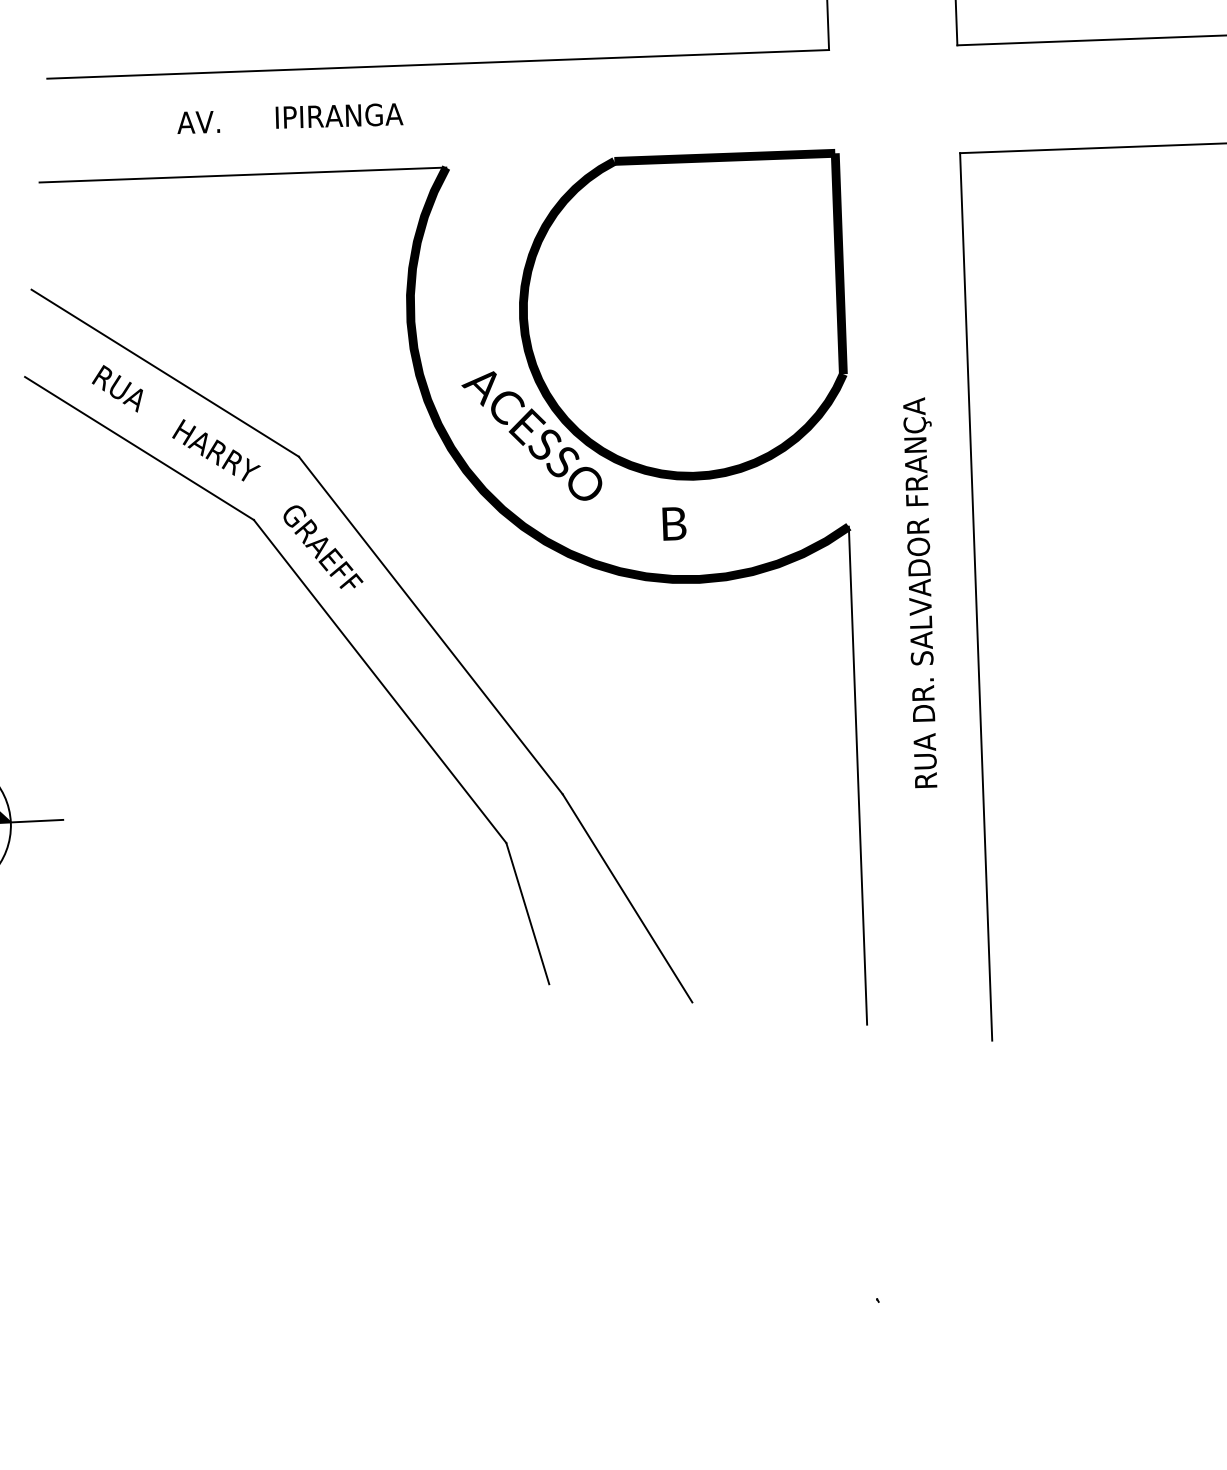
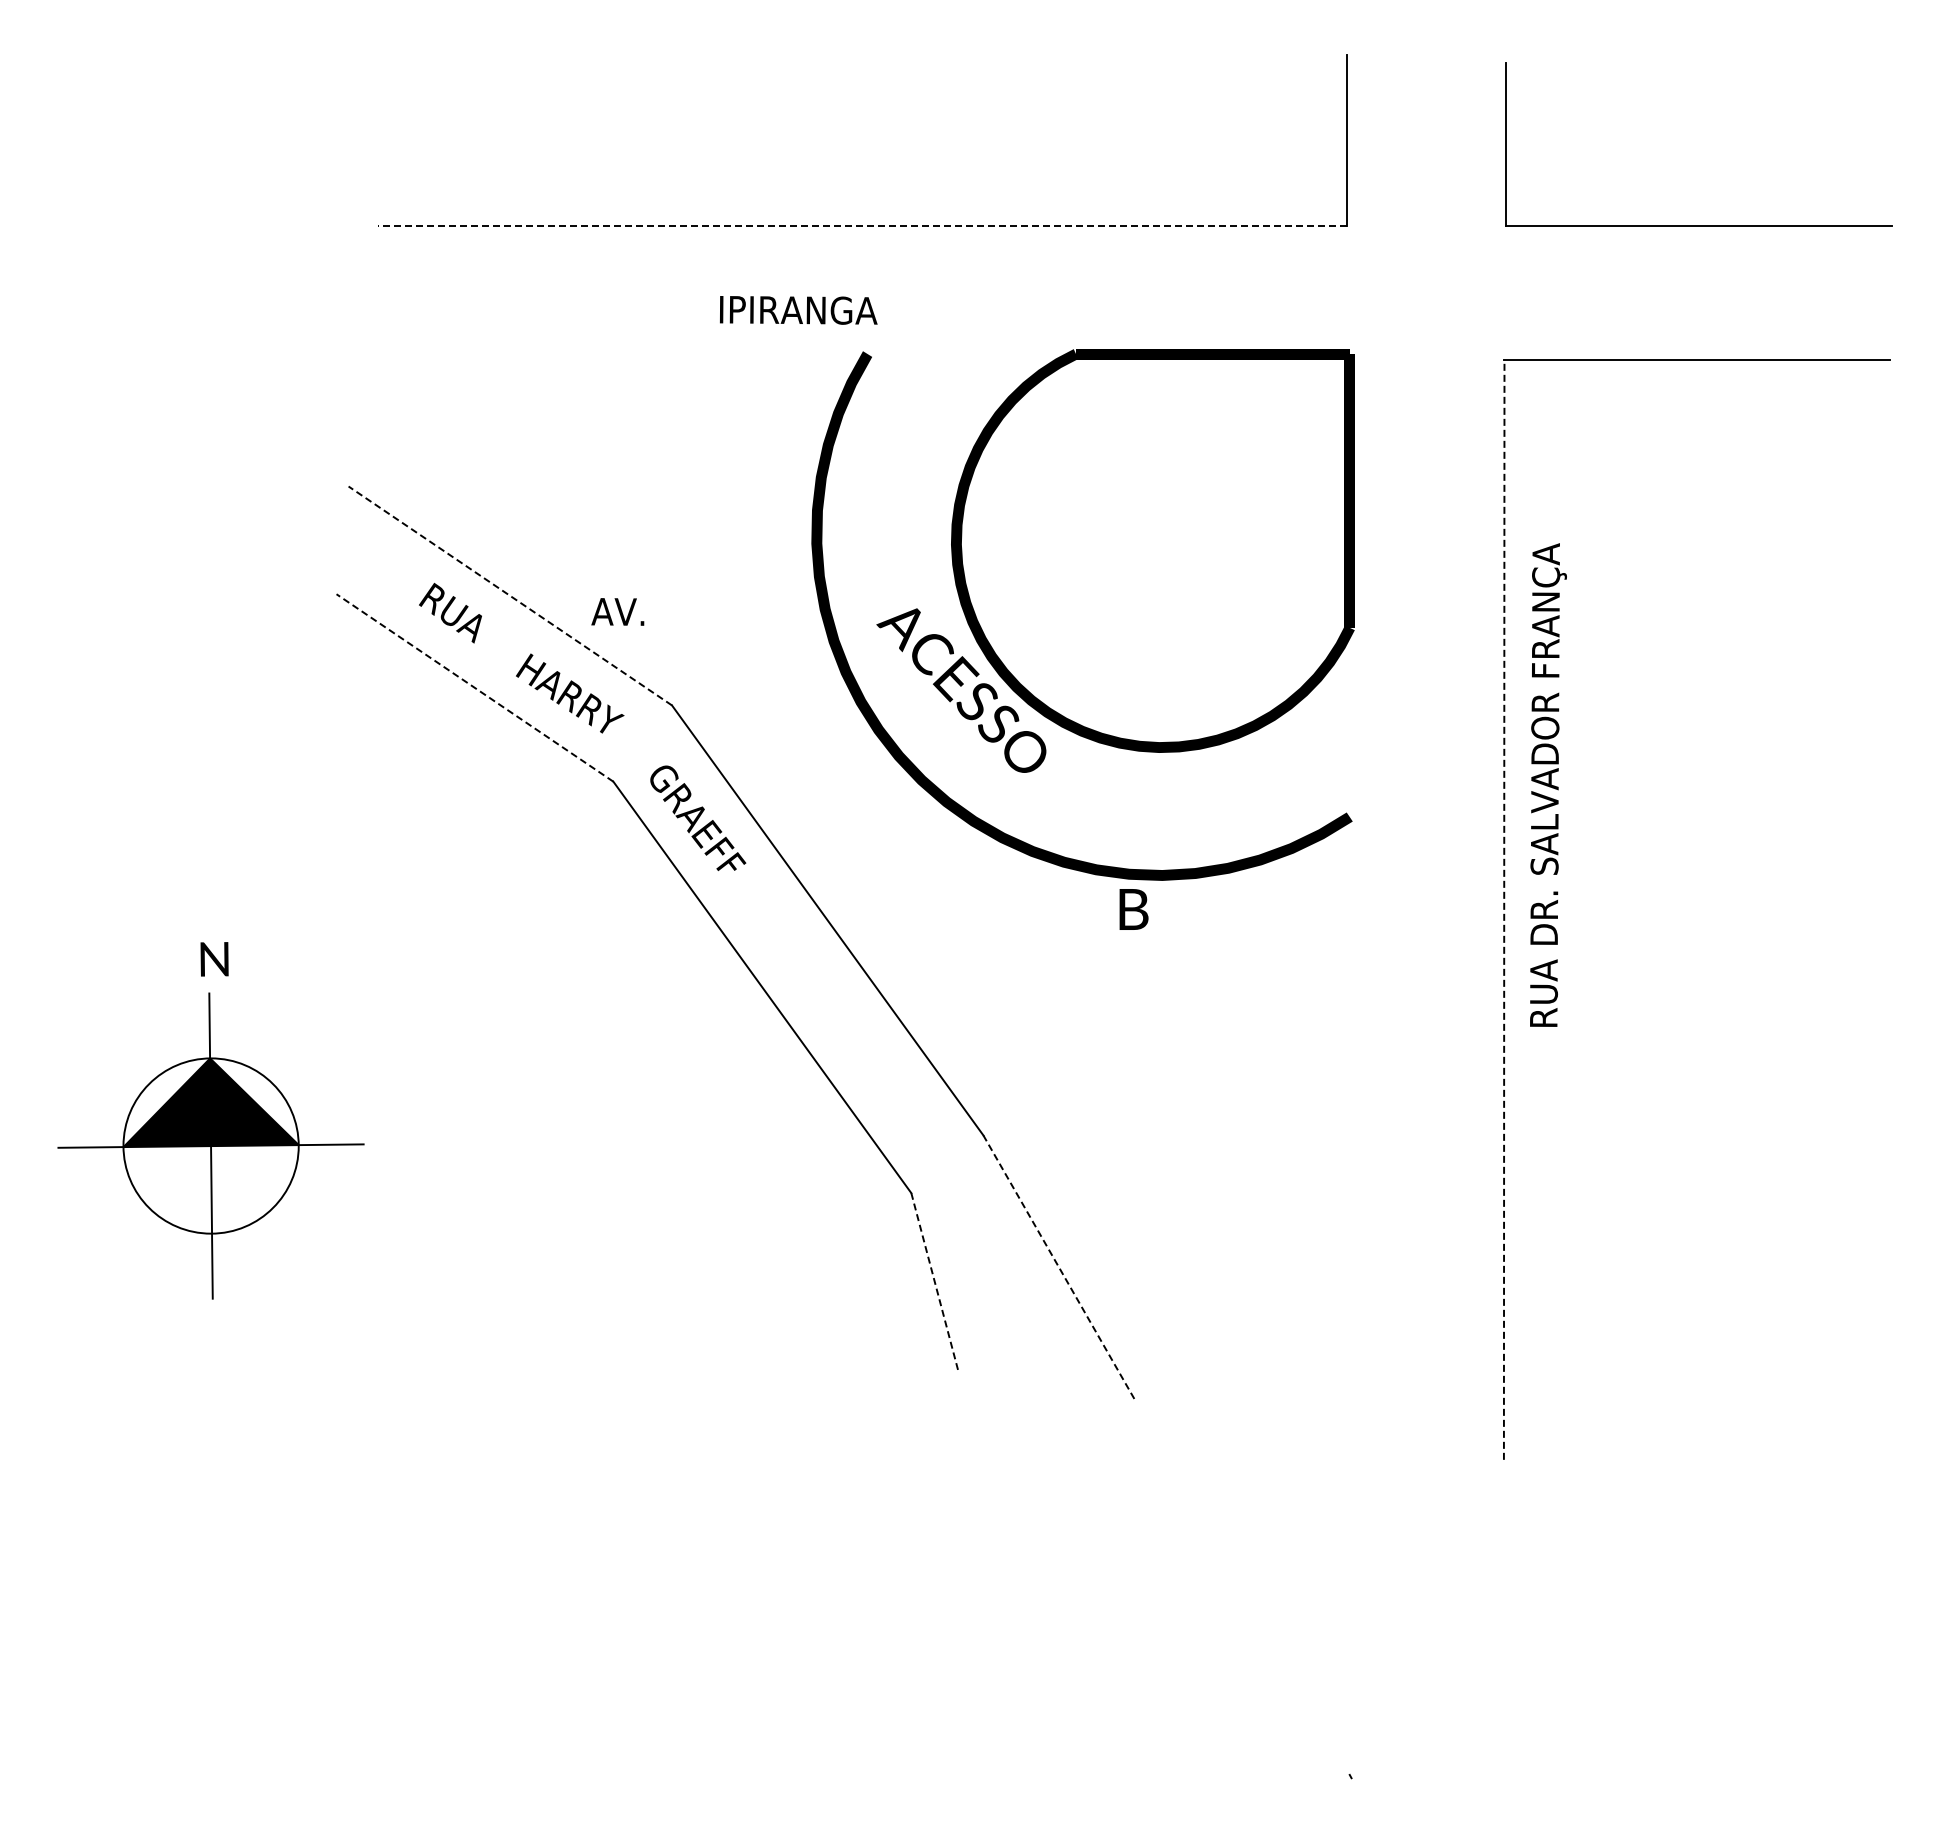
line: (438, 64) -> (862, 225), solid -> dashed
text: (339, 116) -> (798, 310), moved
text: (198, 122) -> (617, 611), moved
line: (242, 175) -> (615, 354), removed
line: (164, 372) -> (509, 595), solid -> dashed
line: (139, 448) -> (474, 687), solid -> dashed
text: (674, 523) -> (1133, 909), moved
text: (922, 592) -> (1548, 784), moved
line: (976, 596) -> (1504, 909), solid -> dashed
line: (857, 775) -> (1349, 1125), removed
line: (627, 898) -> (1058, 1267), solid -> dashed
line: (527, 913) -> (934, 1281), solid -> dashed

